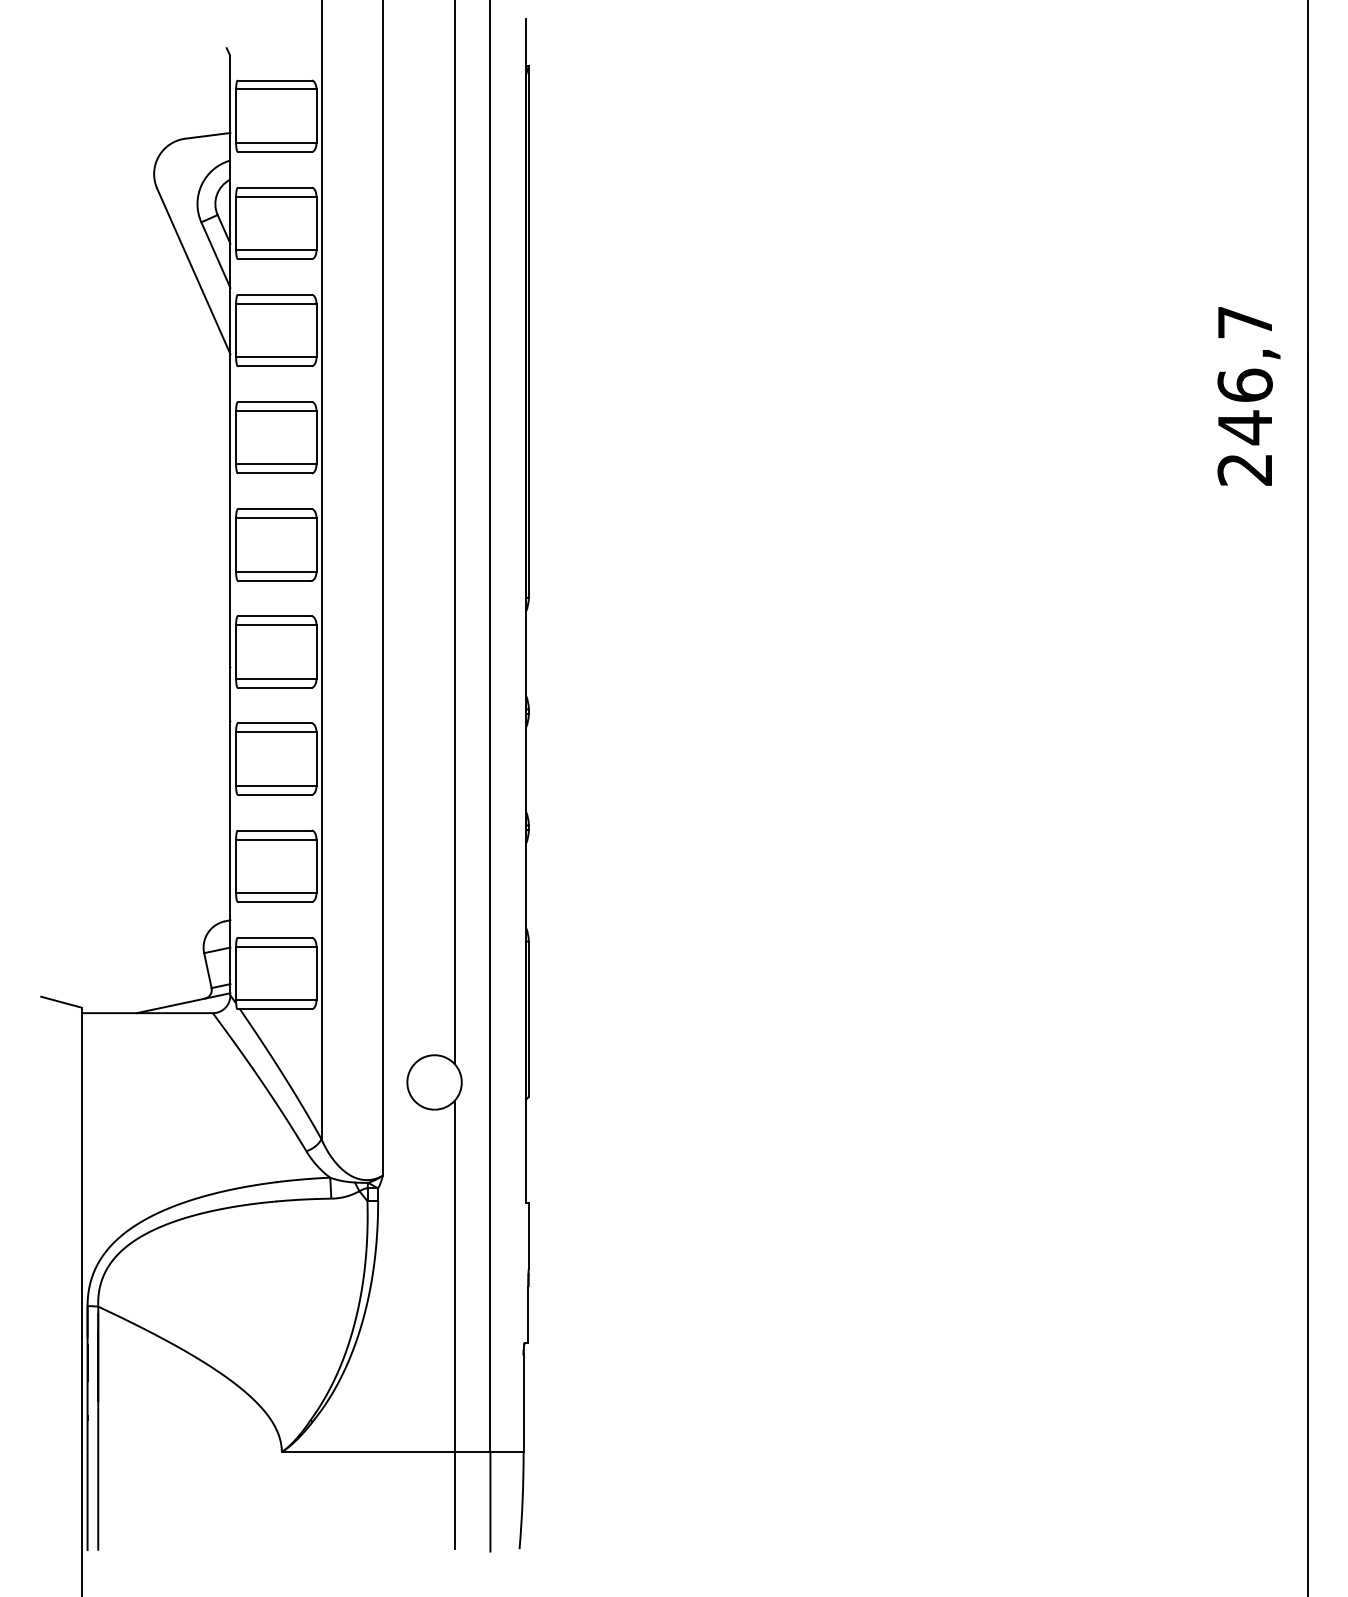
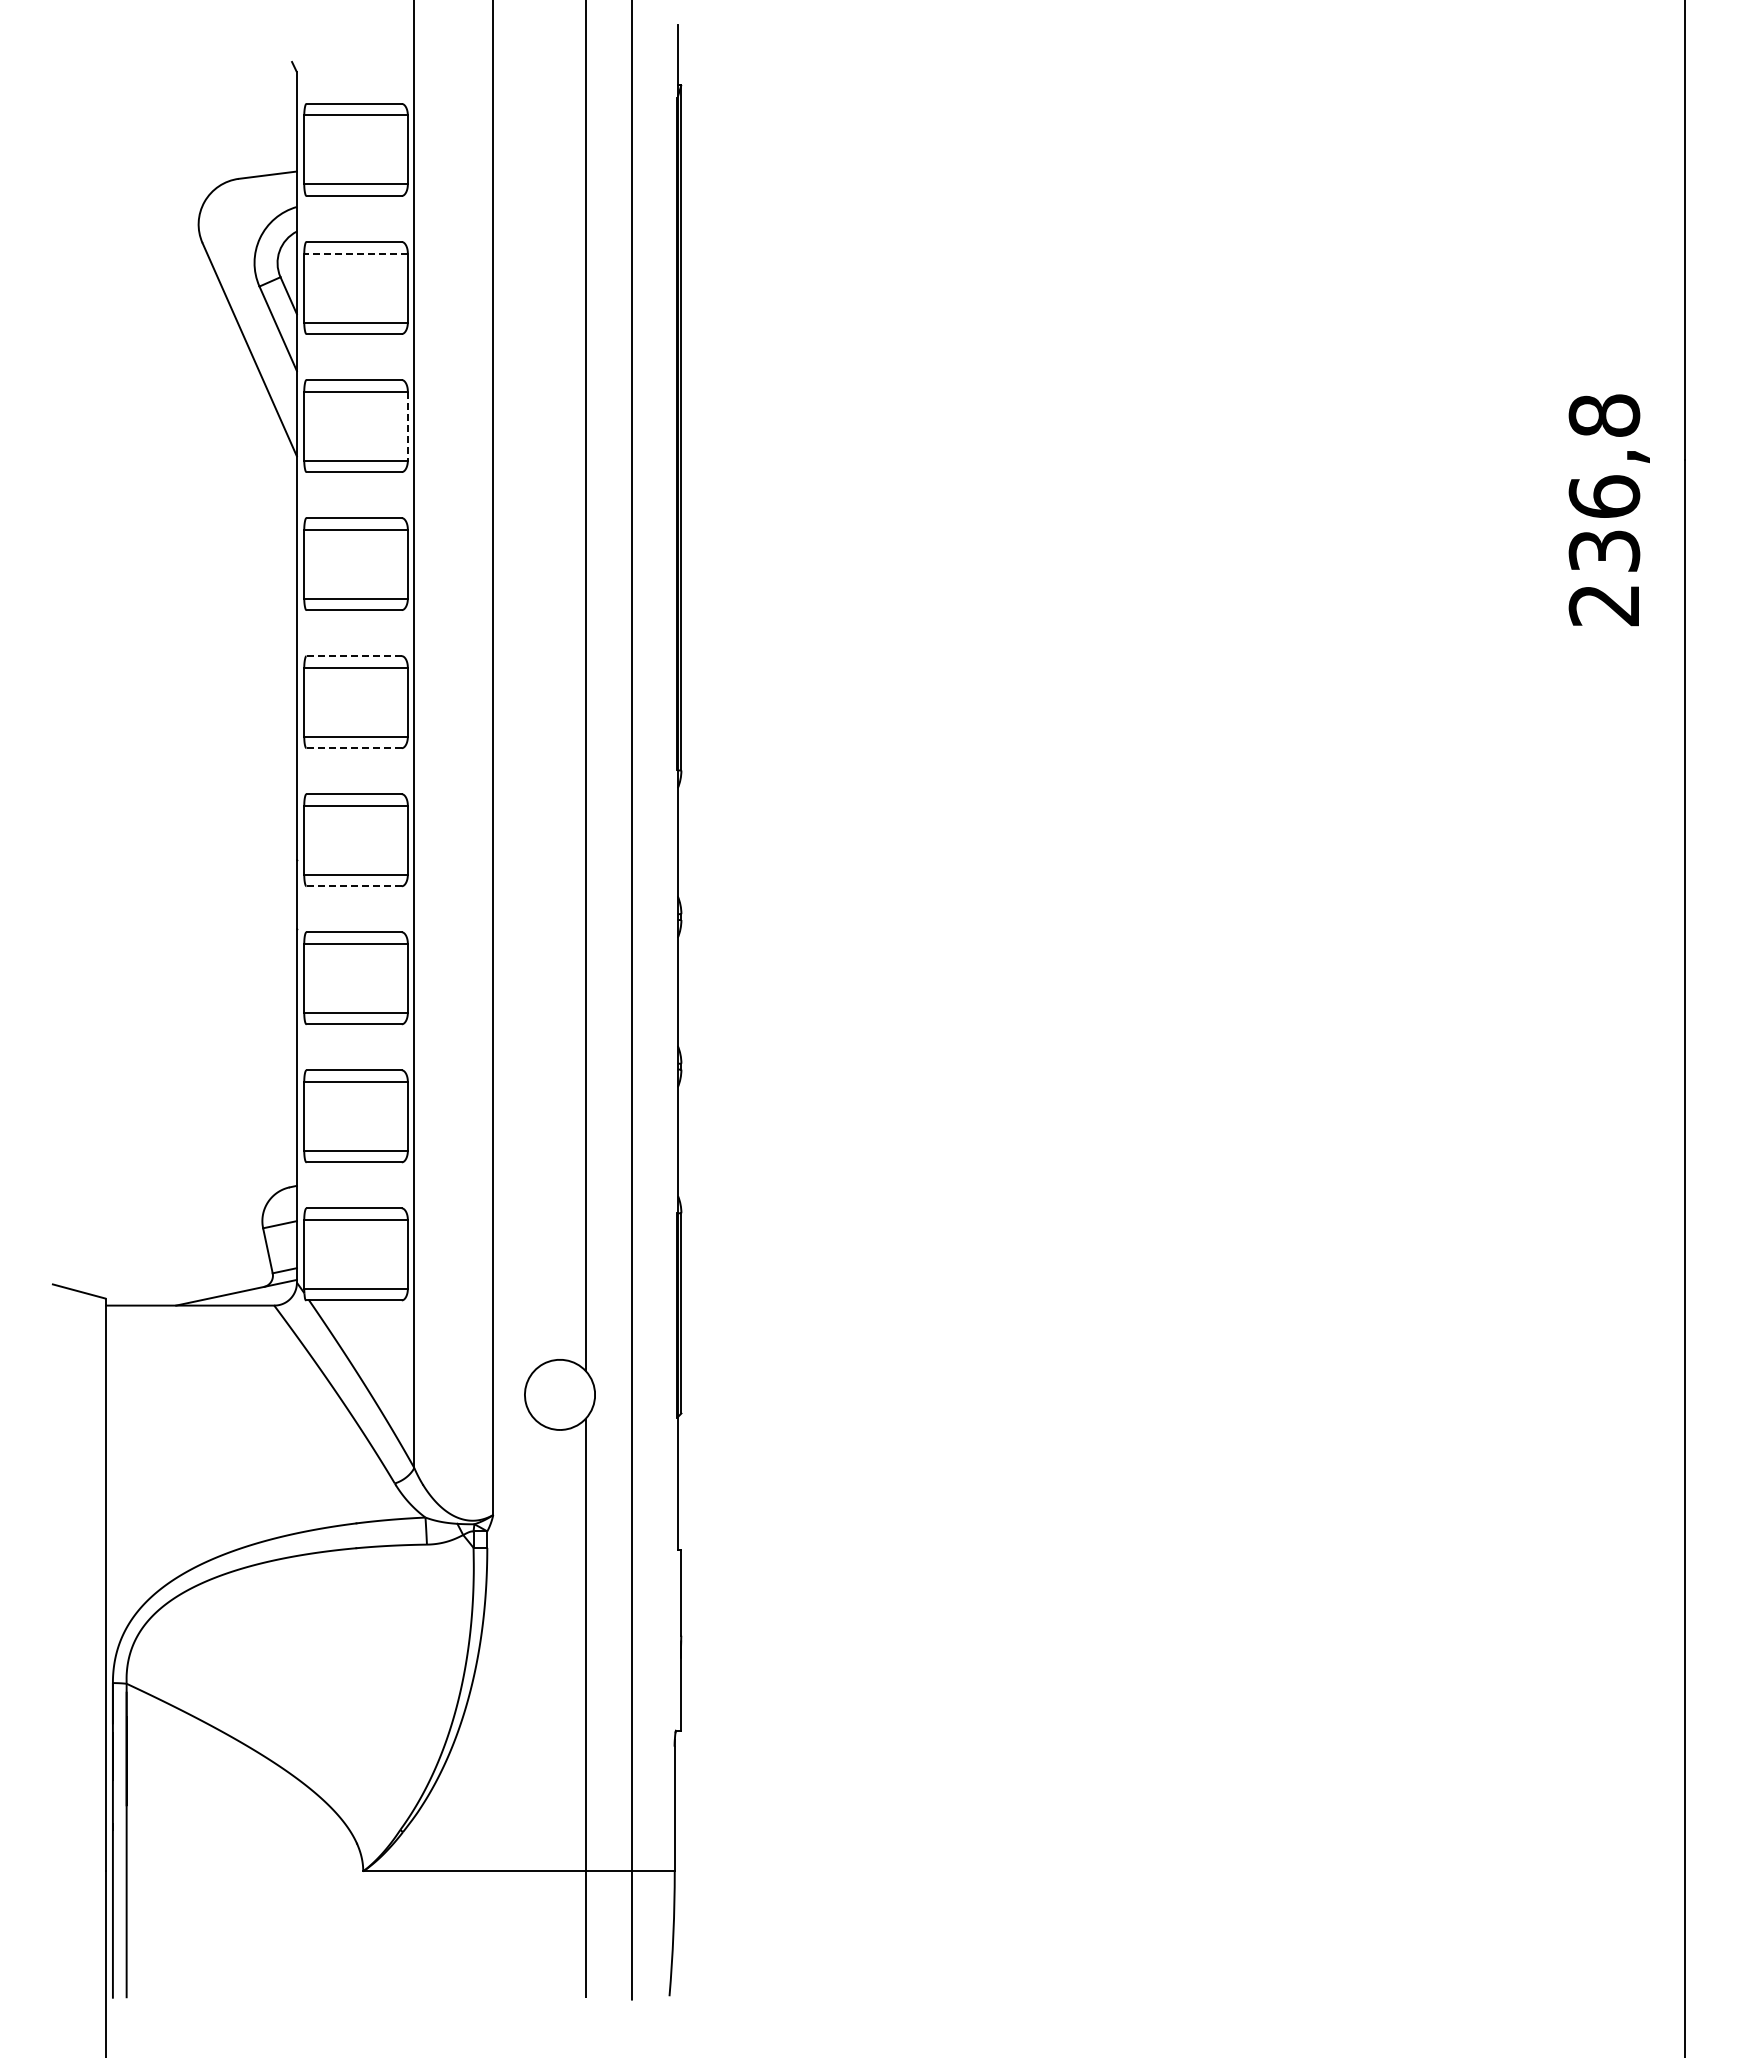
line: (276, 196) -> (356, 253), solid -> dashed
line: (316, 330) -> (407, 426), solid -> dashed
text: (1245, 375) -> (1604, 483), 246,7 -> 236,8
line: (275, 509) -> (354, 656), solid -> dashed
line: (275, 580) -> (354, 748), solid -> dashed
line: (275, 687) -> (354, 886), solid -> dashed

